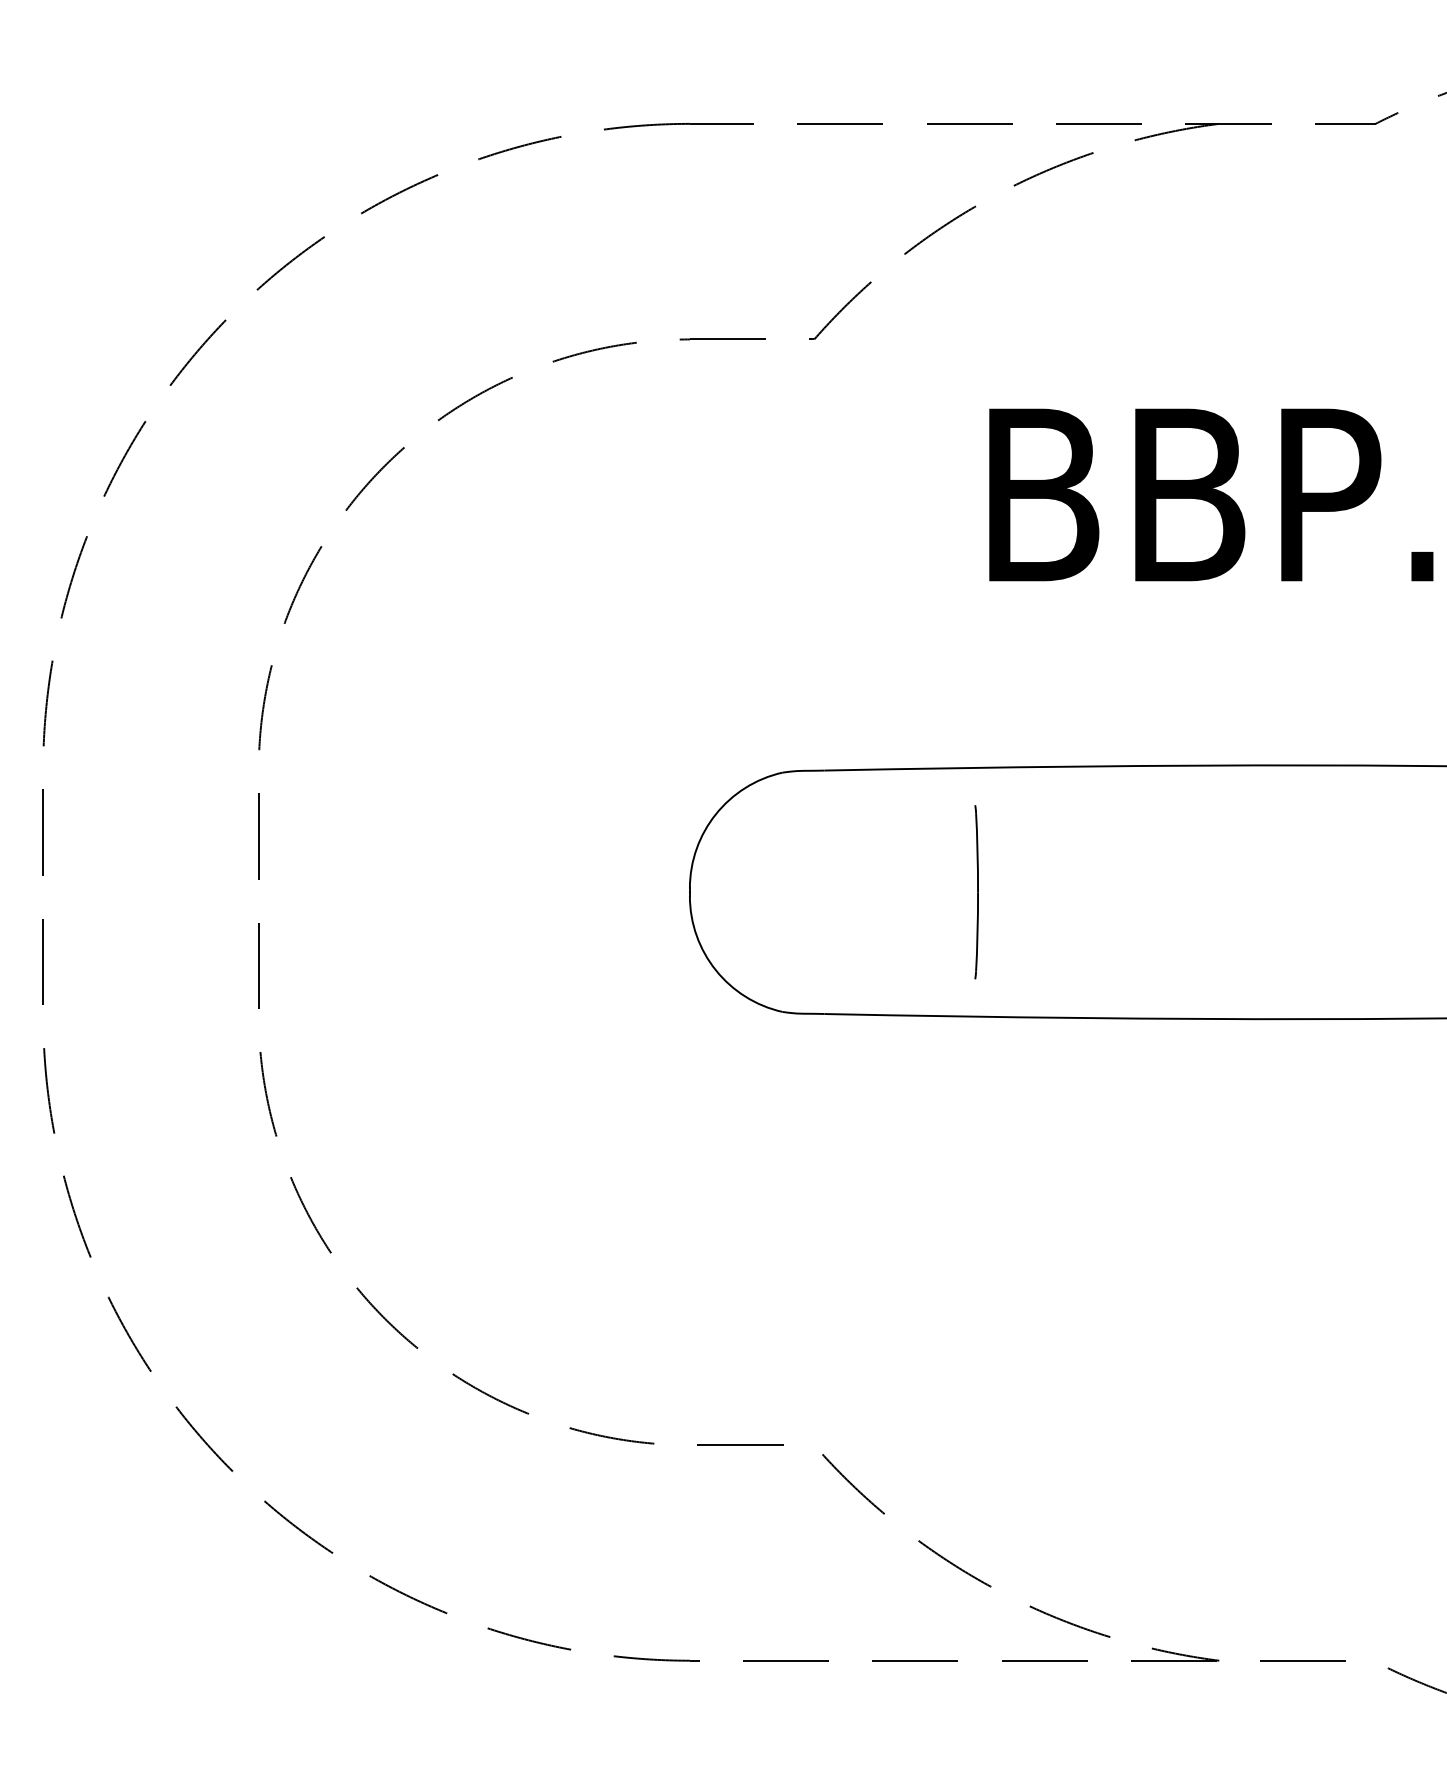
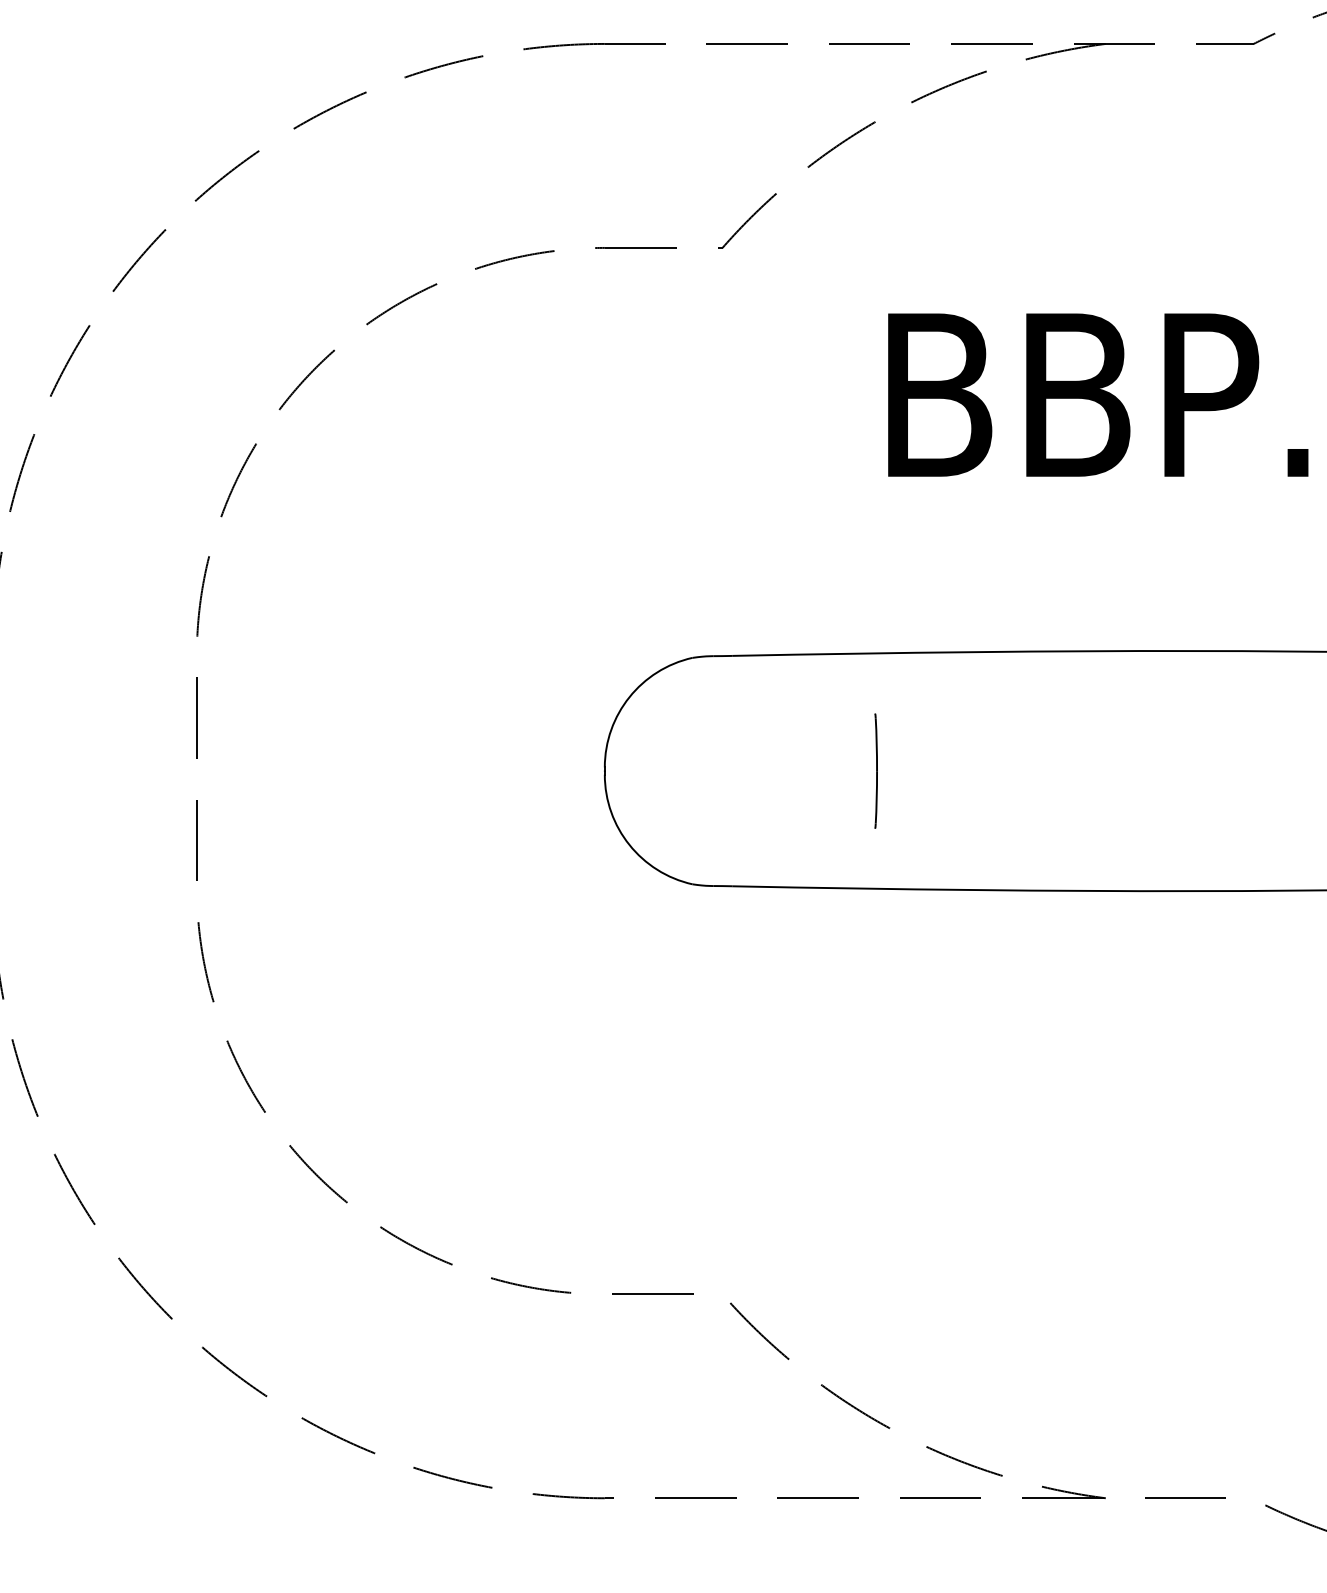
part: (976, 892) -> (876, 771), size x0.7

